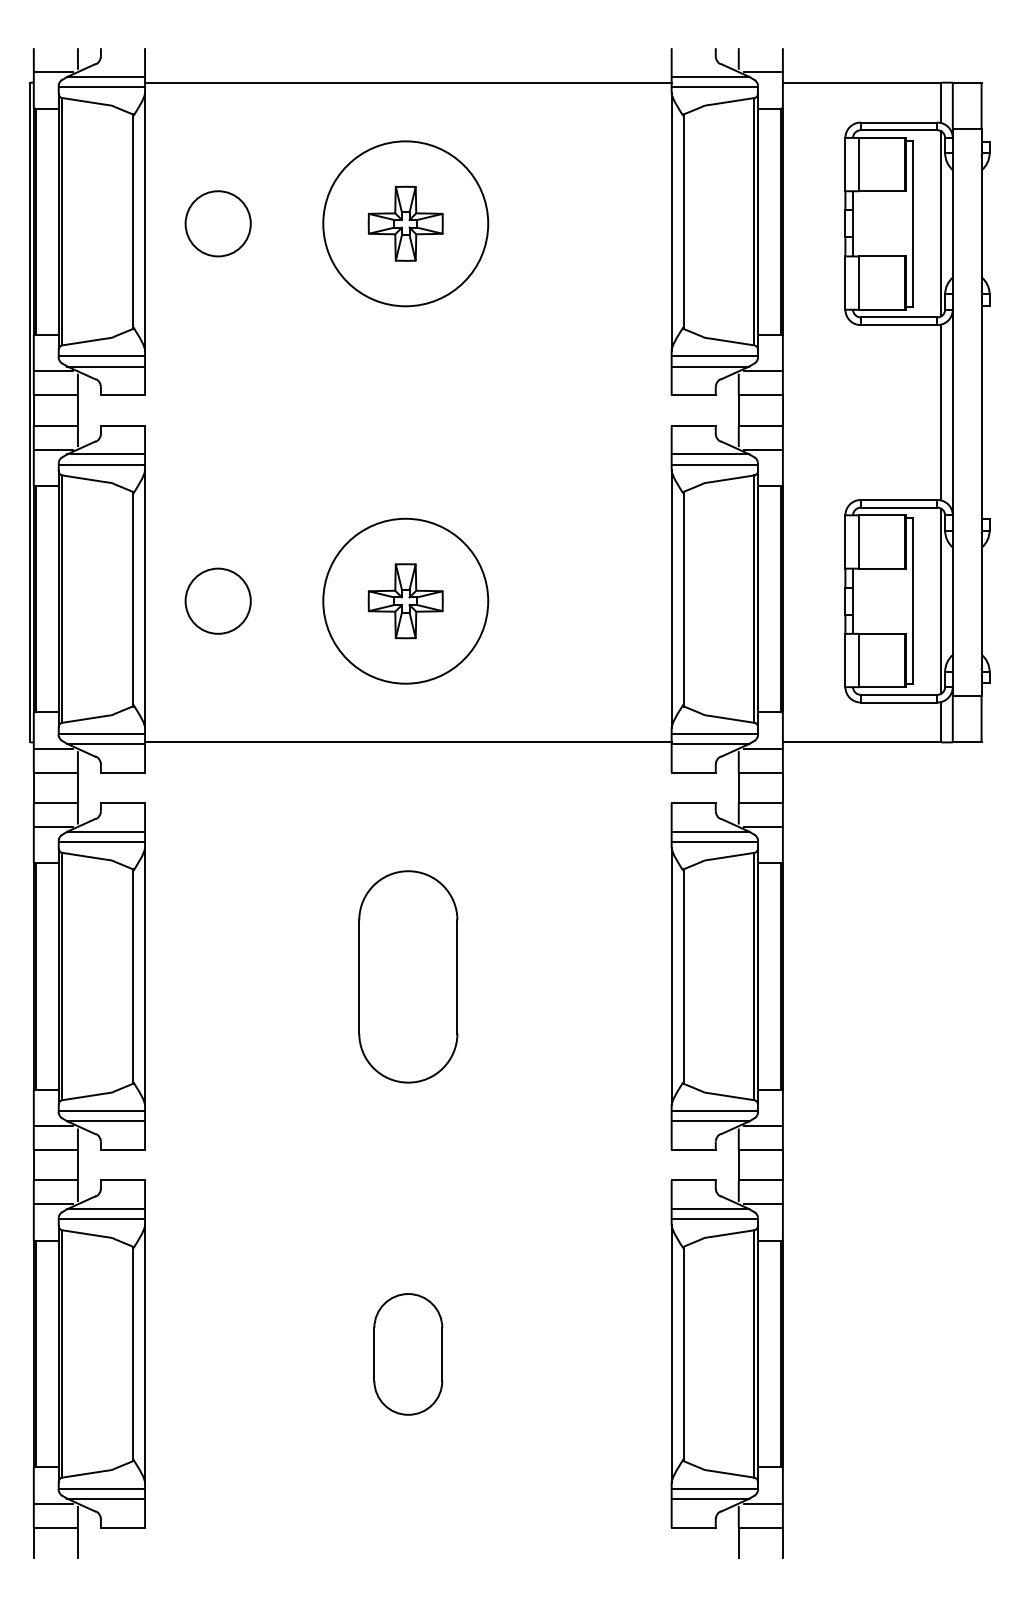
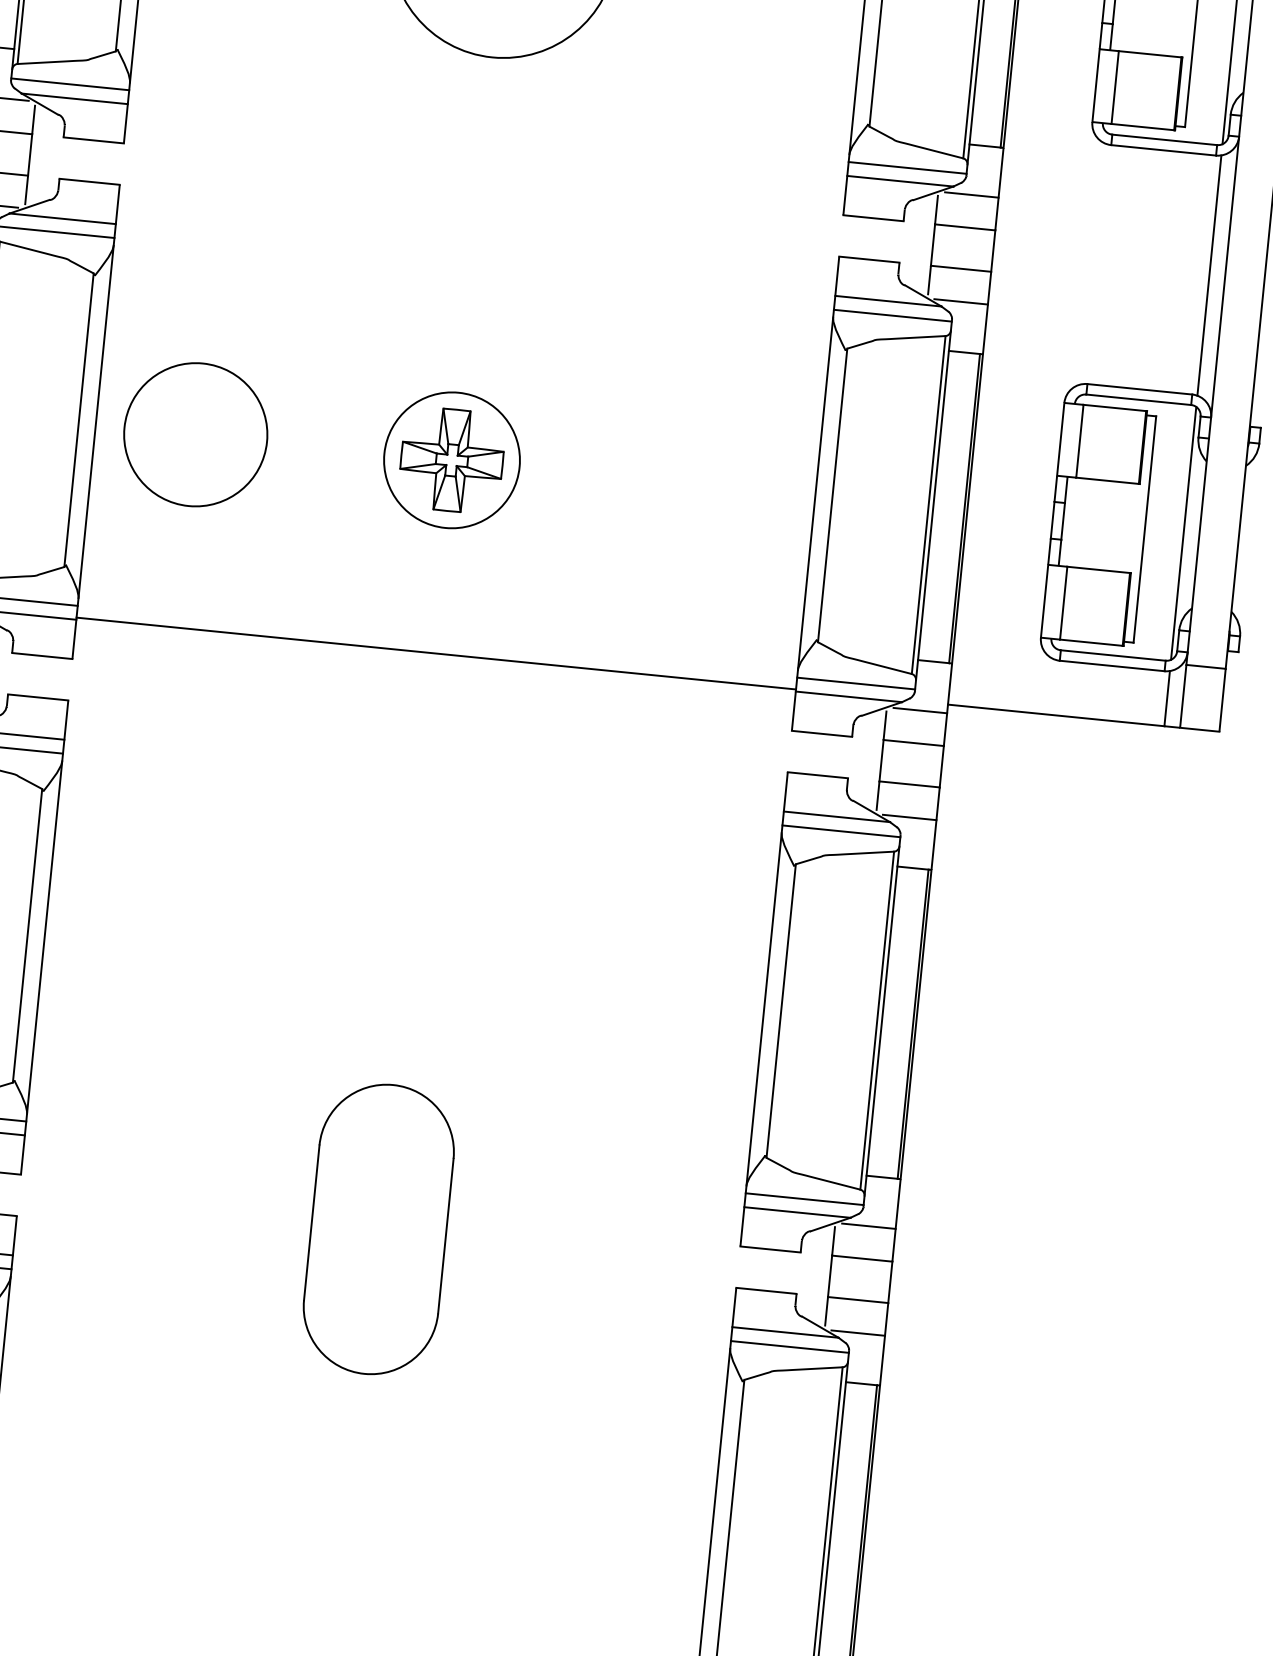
circle: (217, 600) -> (194, 433), size x1.6
circle: (405, 600) -> (451, 459), size x0.6
part: (408, 976) -> (379, 1228), moved
part: (408, 1354) -> (353, 1489), removed

